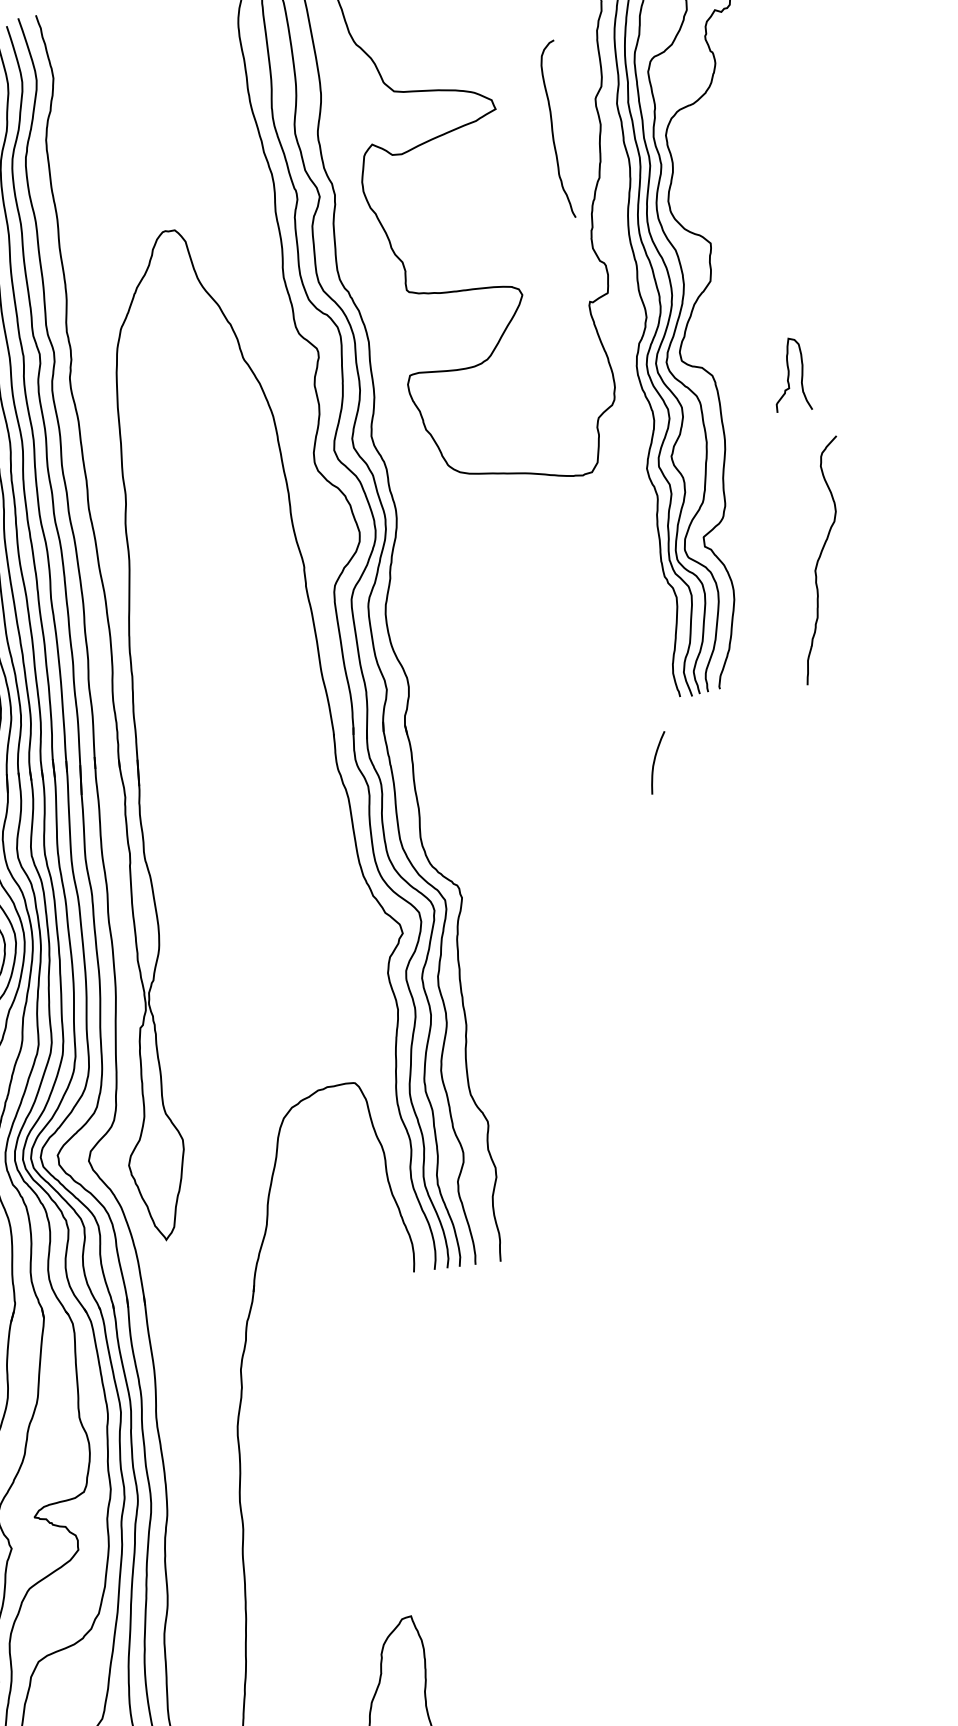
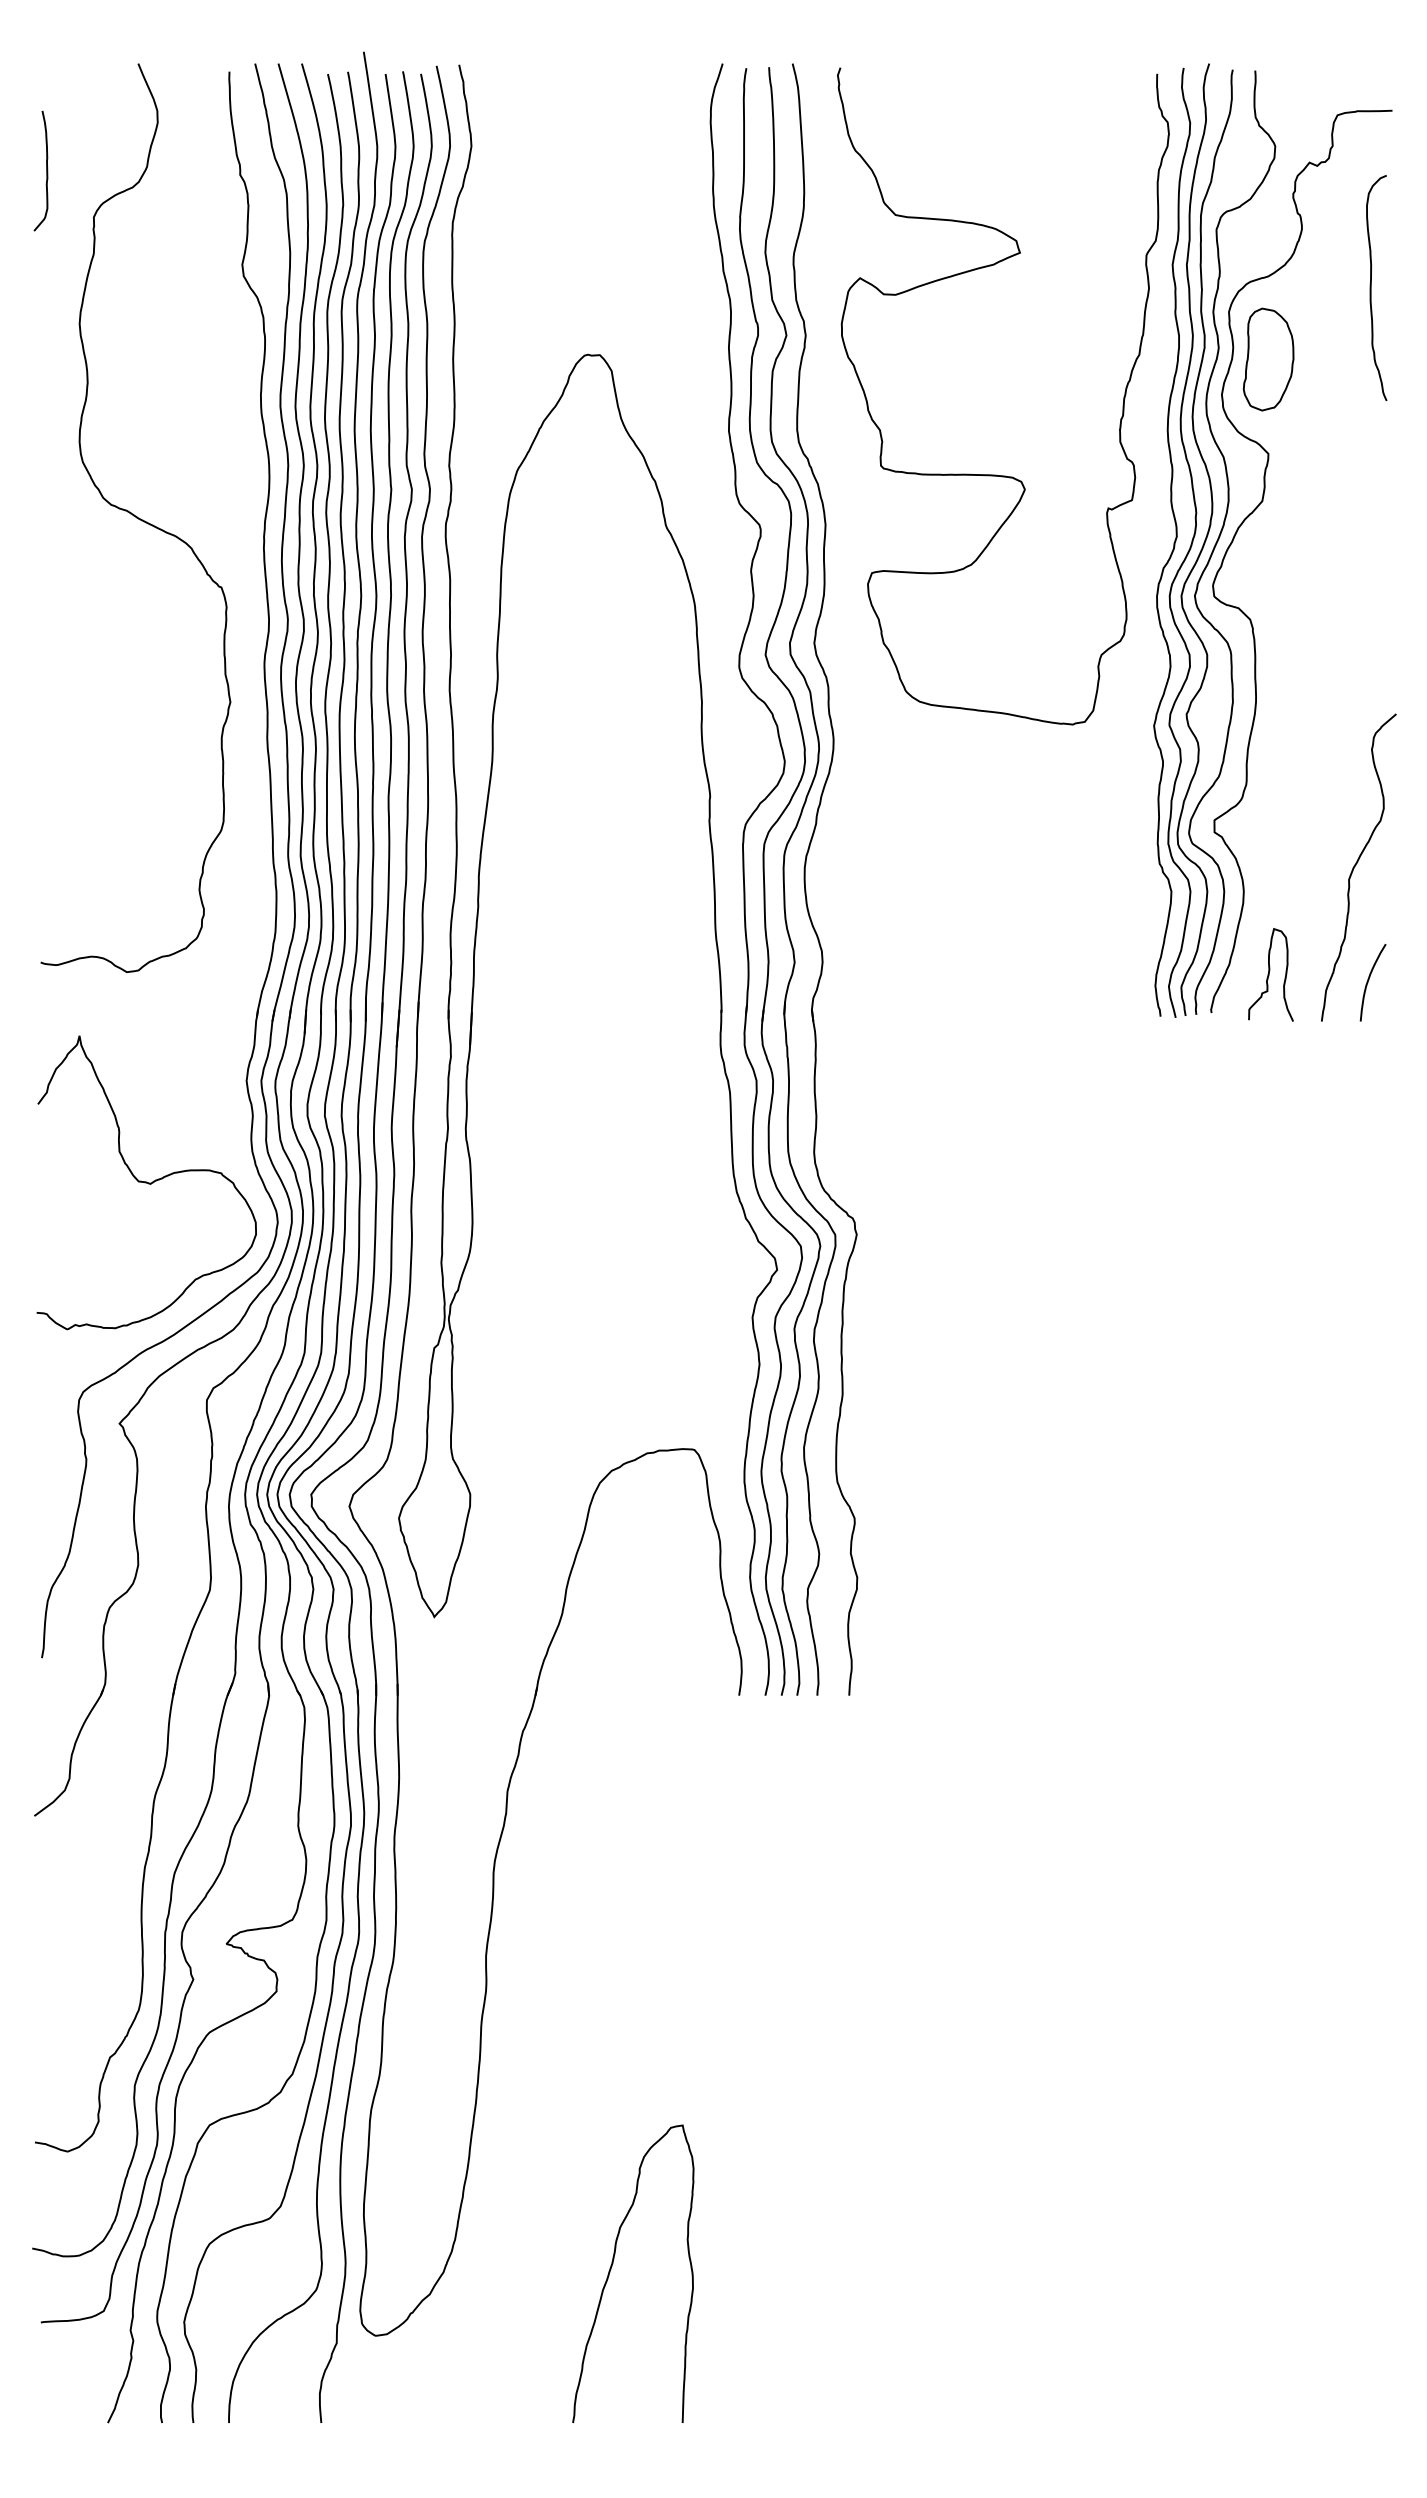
curve: (552, 129) -> (1371, 287), moved
part: (701, 169) -> (1268, 359), added
curve: (789, 374) -> (1269, 974), moved
curve: (655, 761) -> (1369, 980), moved

